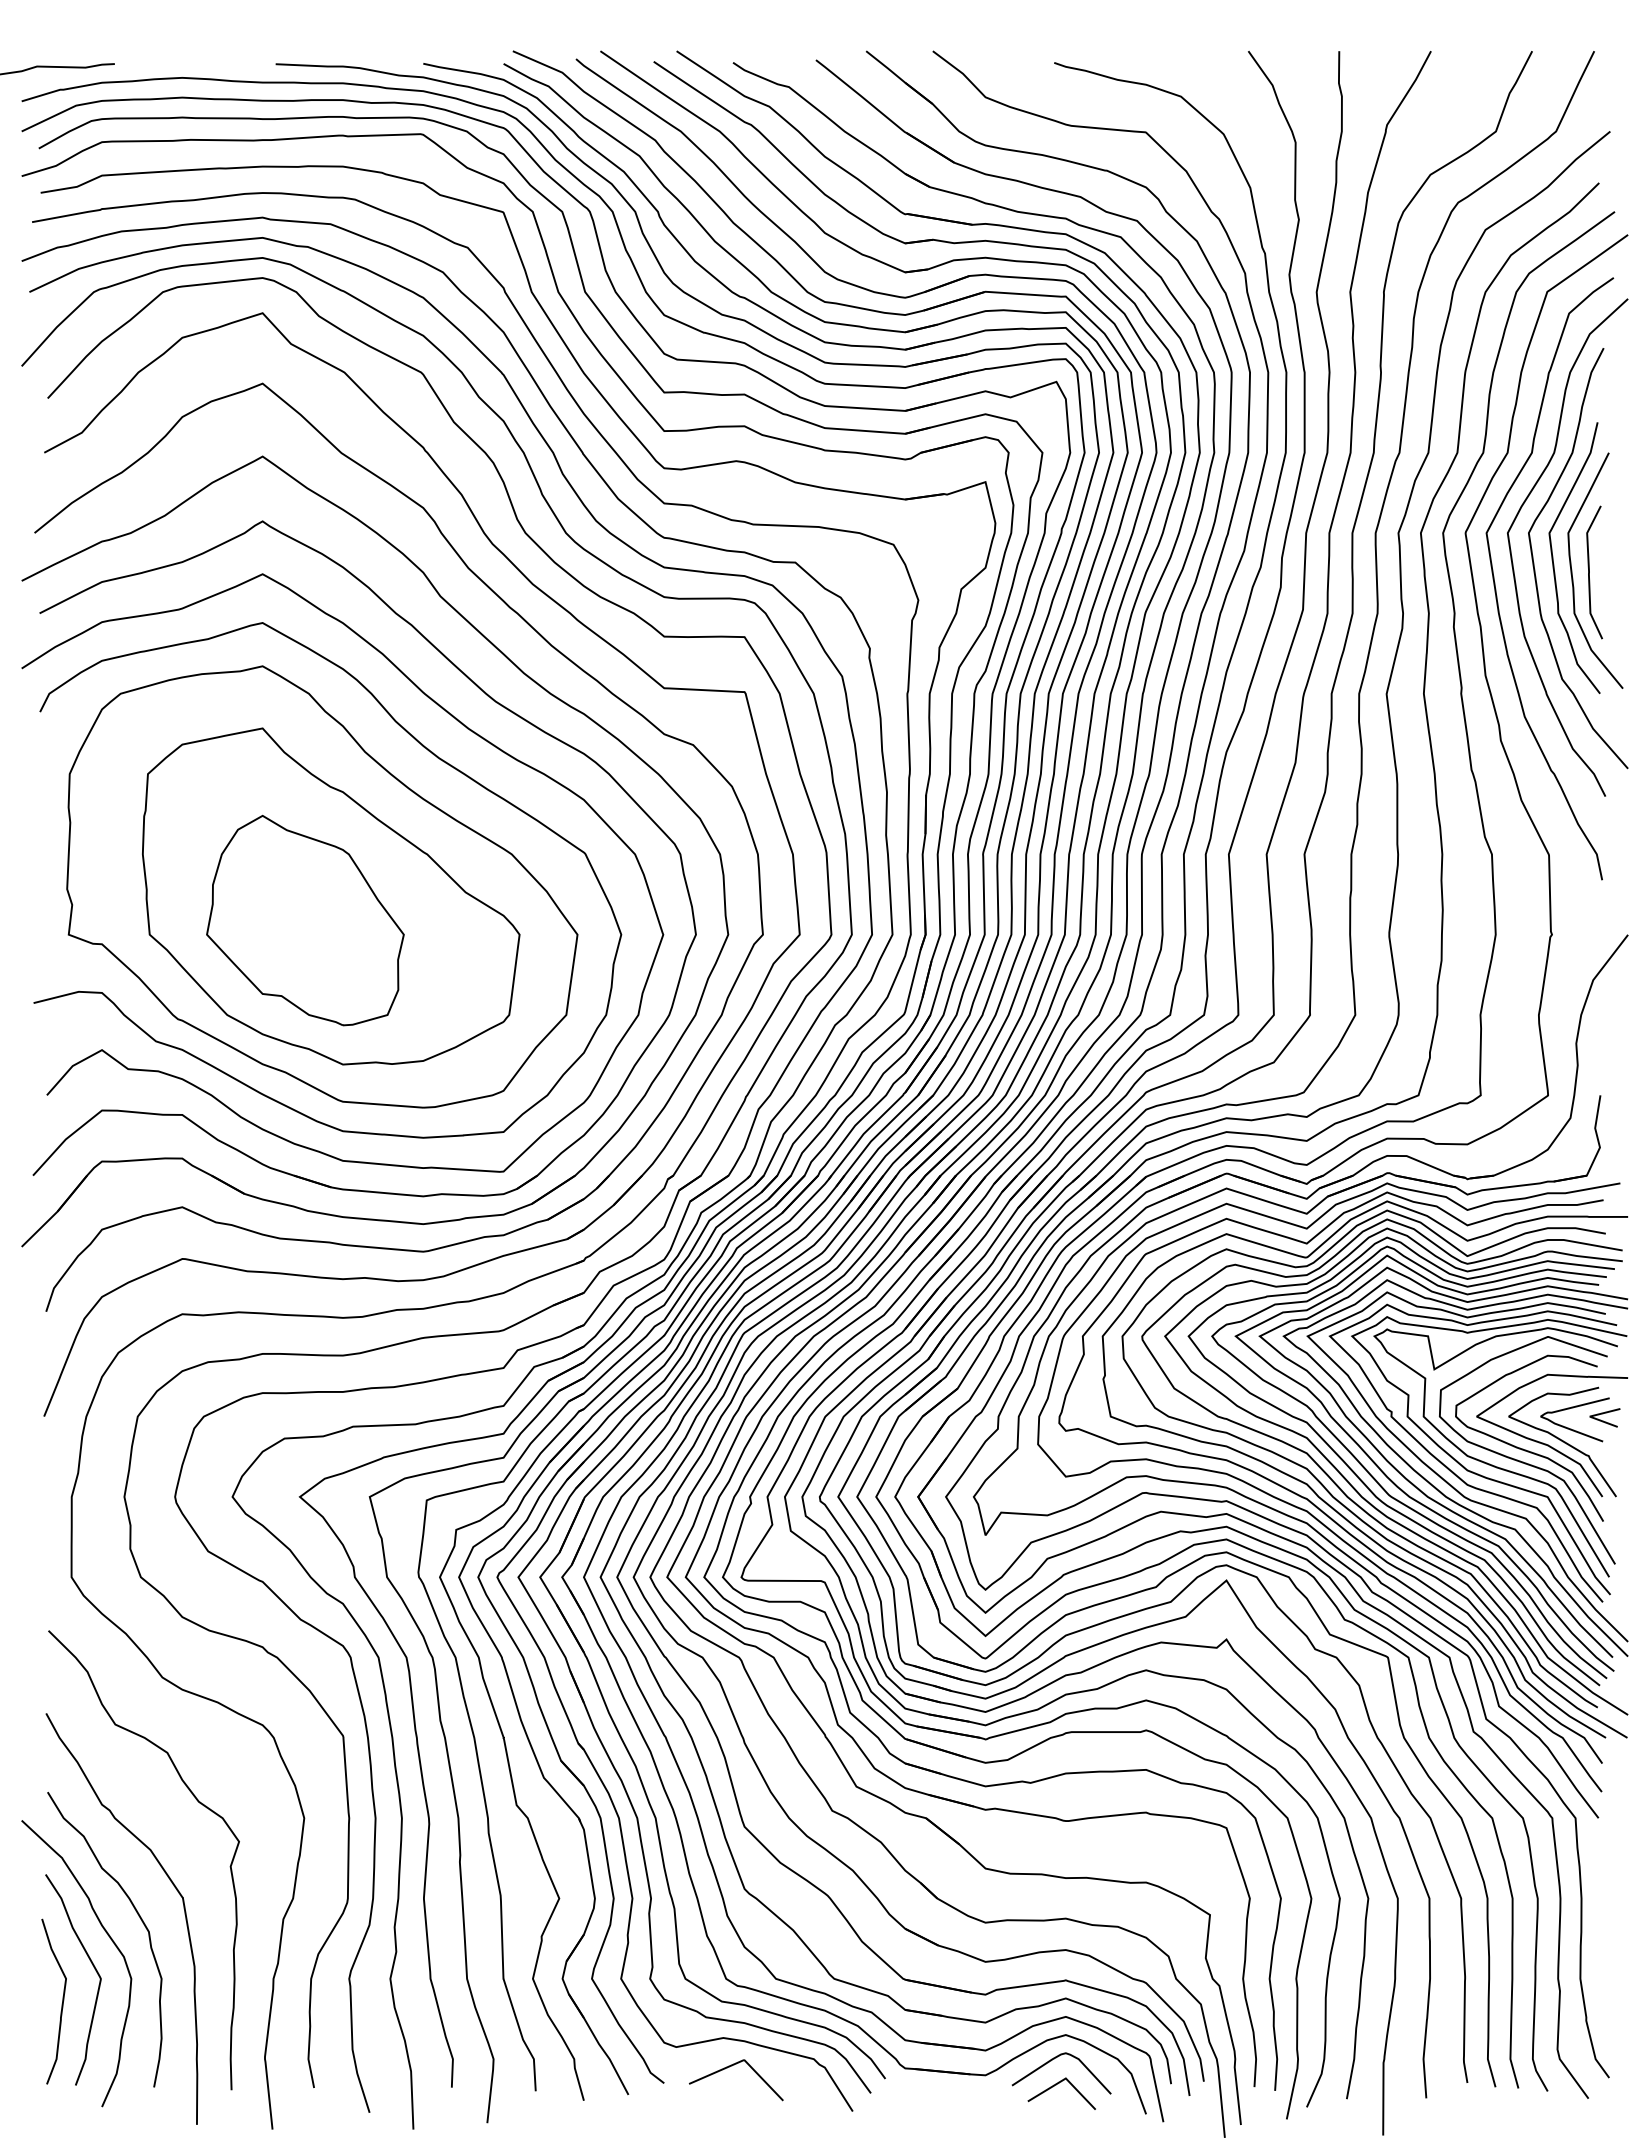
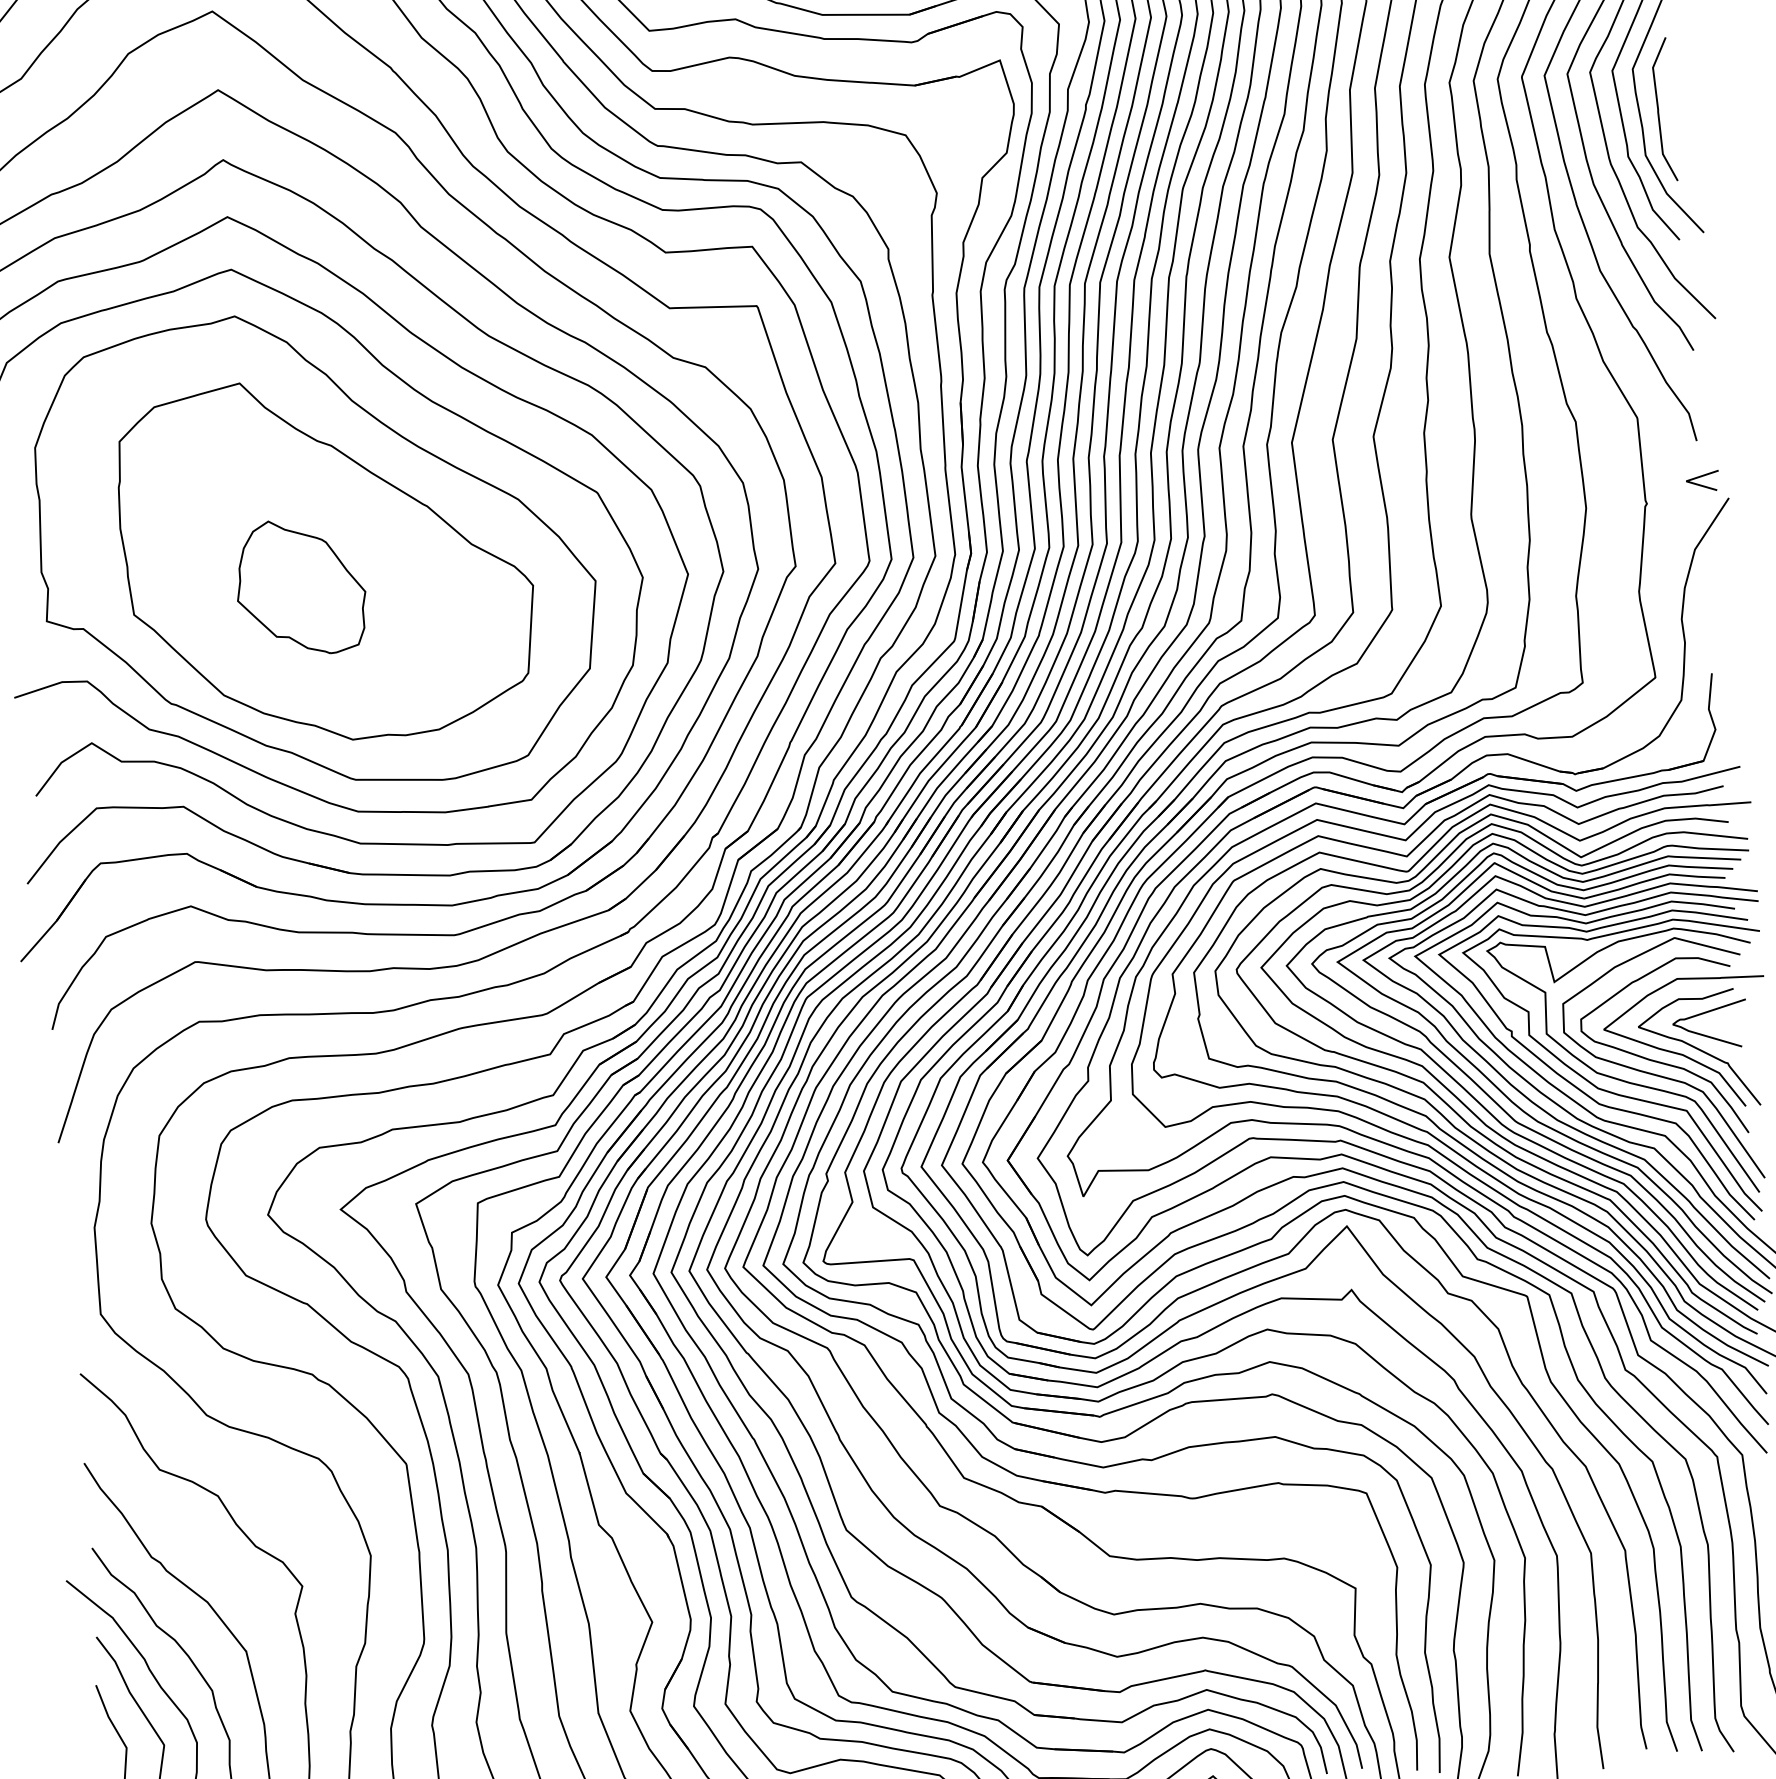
part: (305, 920) -> (301, 587), size x0.6
line: (1603, 1414) -> (1700, 477), moved

